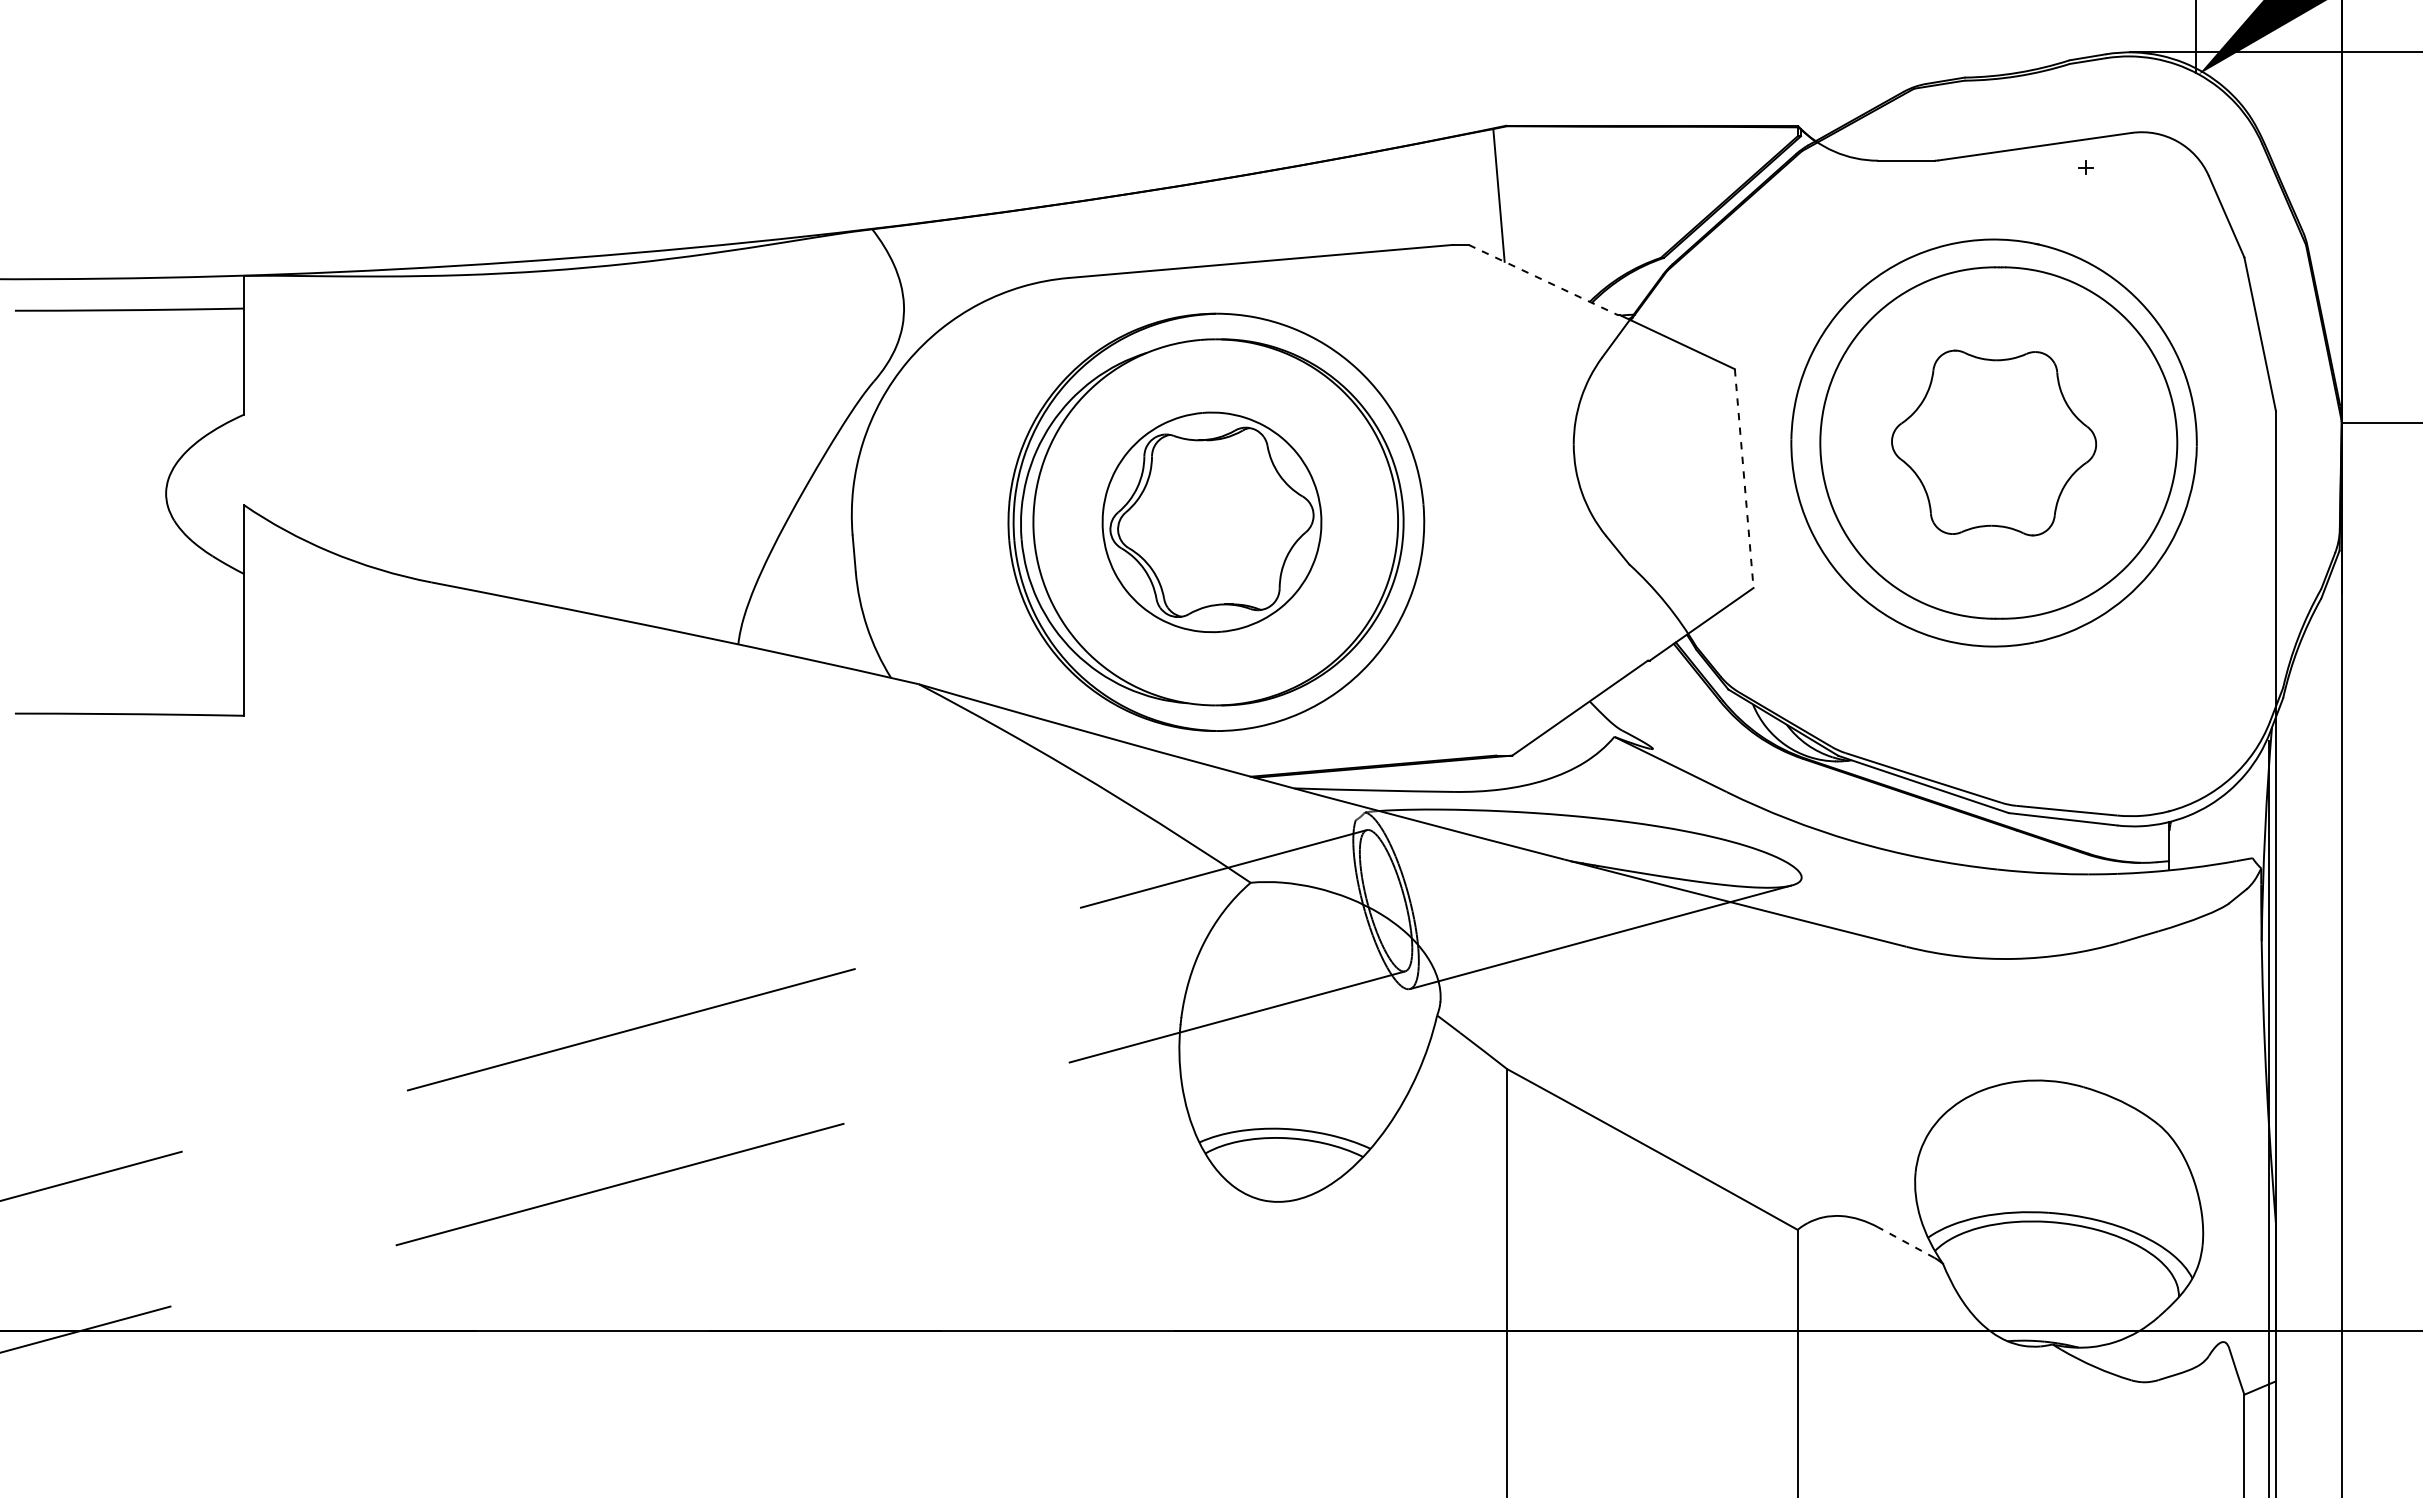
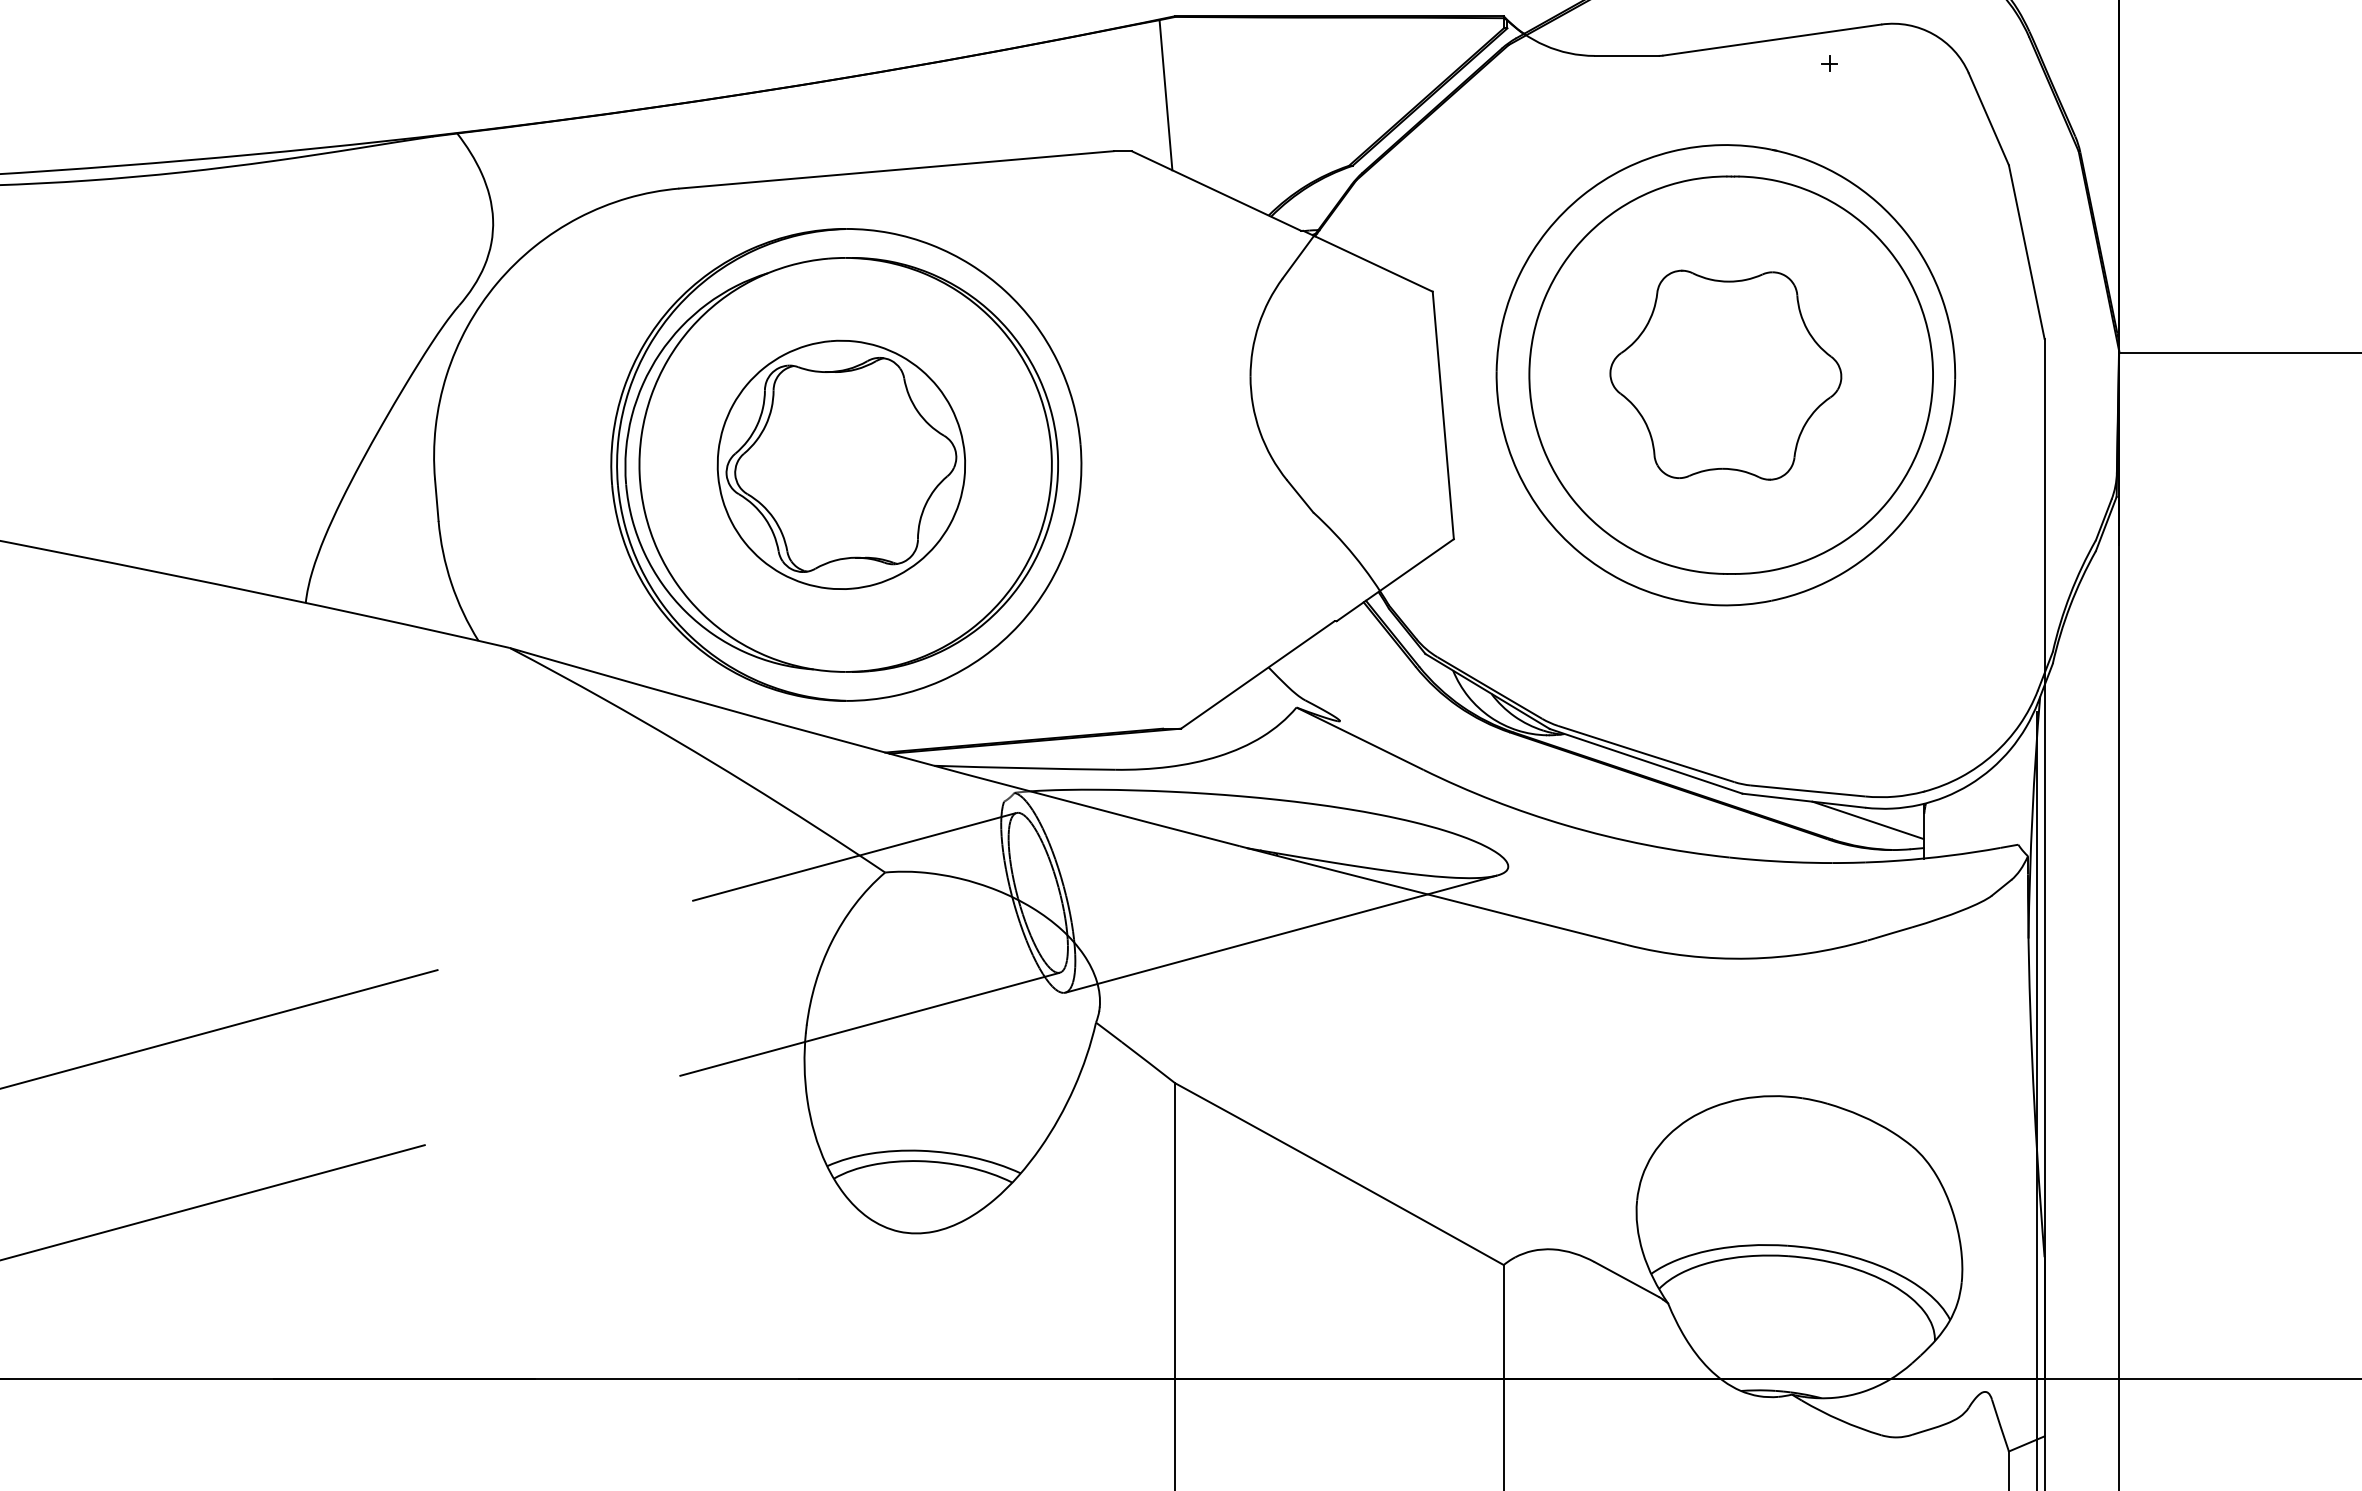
line: (1543, 280) -> (1216, 191), dashed -> solid
line: (1744, 478) -> (1443, 415), dashed -> solid
line: (2119, 836) -> (1867, 820), added
line: (1905, 1242) -> (1625, 1279), dashed -> solid

